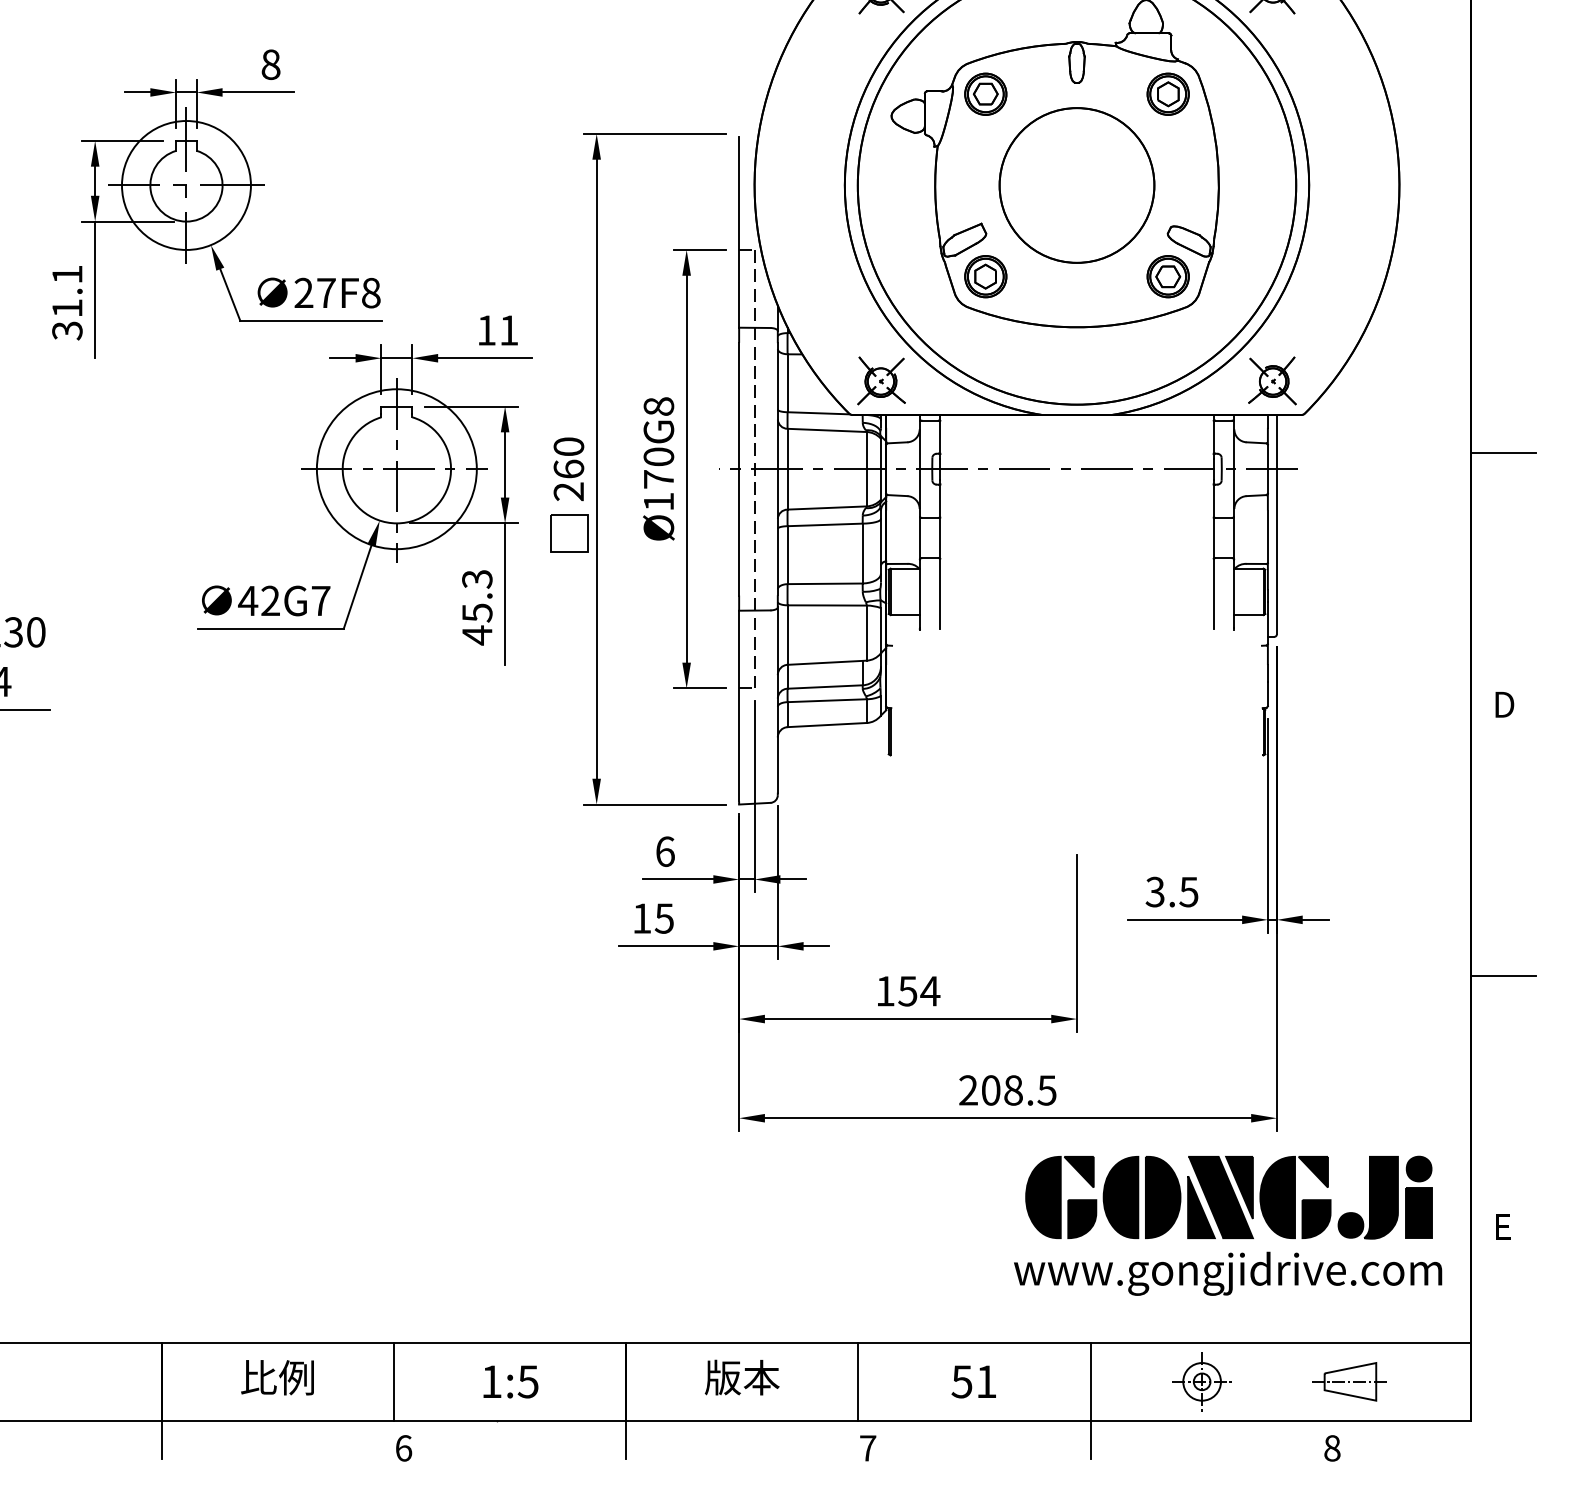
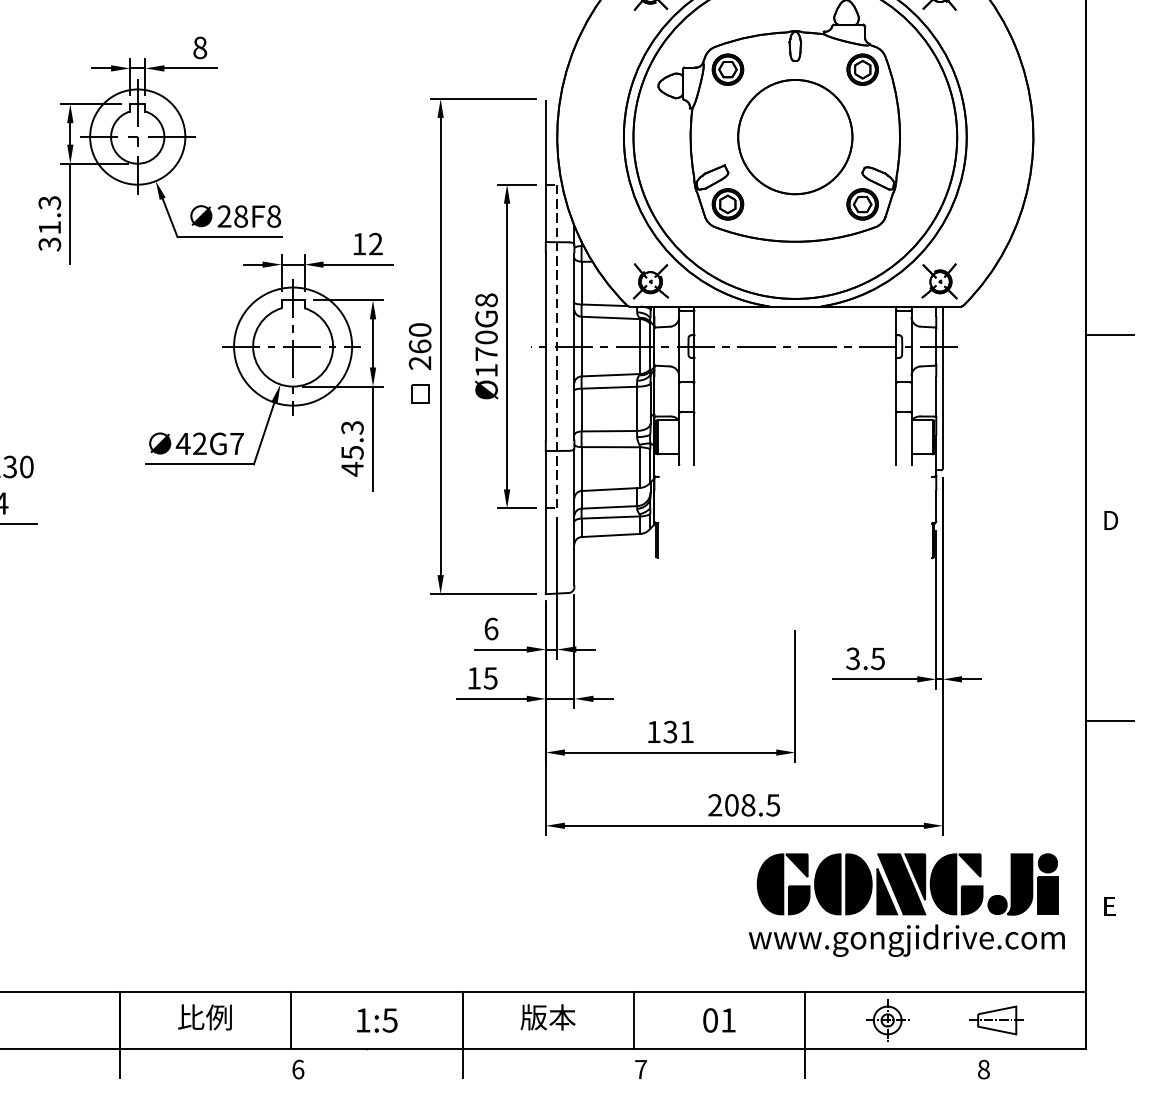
text: (67, 274) -> (49, 202), 31.1 -> 31.3
text: (326, 292) -> (241, 216), 27F8 -> 28F8
text: (508, 330) -> (375, 244), 11 -> 12
part: (569, 533) -> (420, 394), size x0.62
text: (919, 991) -> (679, 732), 154 -> 131
text: (961, 1381) -> (710, 1020), 51 -> 01

